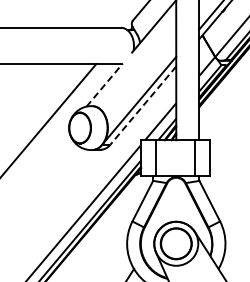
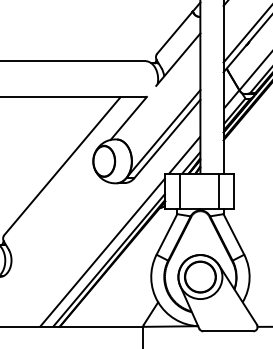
line: (105, 85) -> (129, 118), dashed -> solid
line: (143, 106) -> (167, 139), dashed -> solid

